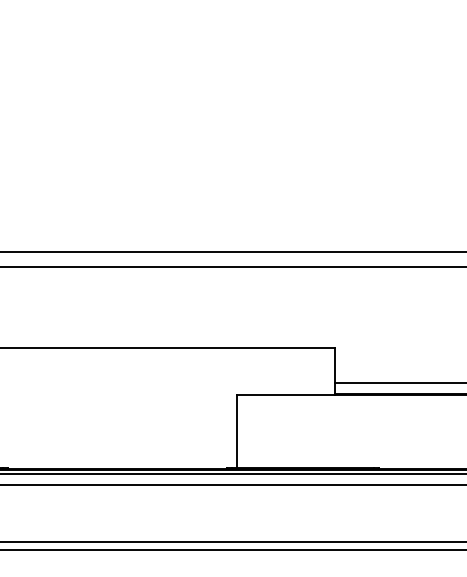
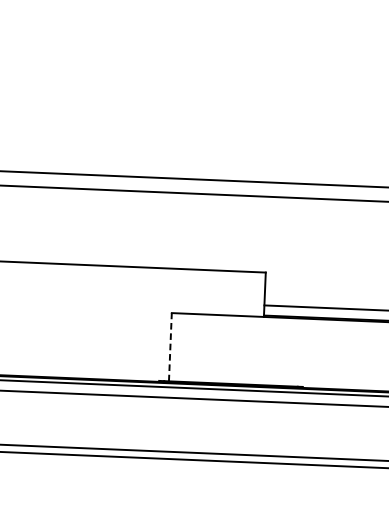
line: (236, 430) -> (170, 346), solid -> dashed

